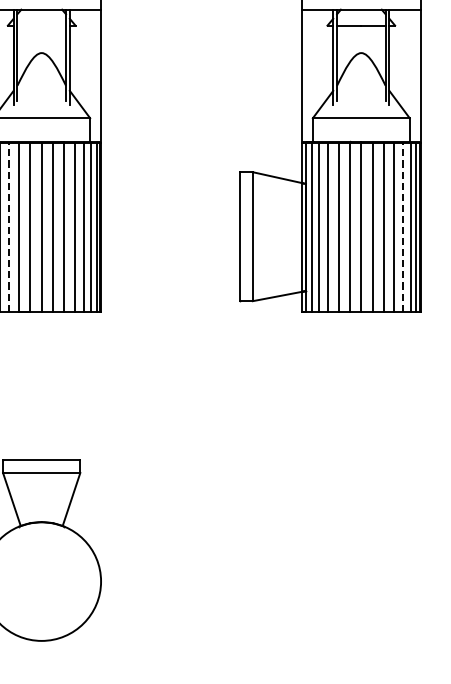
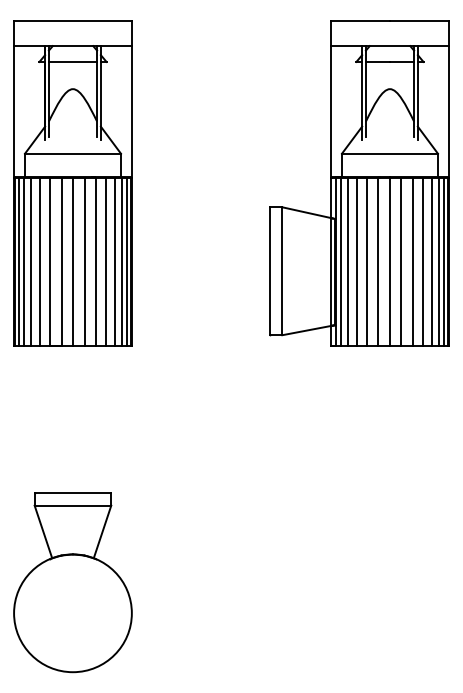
line: (41, 25) -> (72, 61), added
line: (8, 226) -> (40, 261), dashed -> solid
line: (403, 226) -> (431, 261), dashed -> solid

